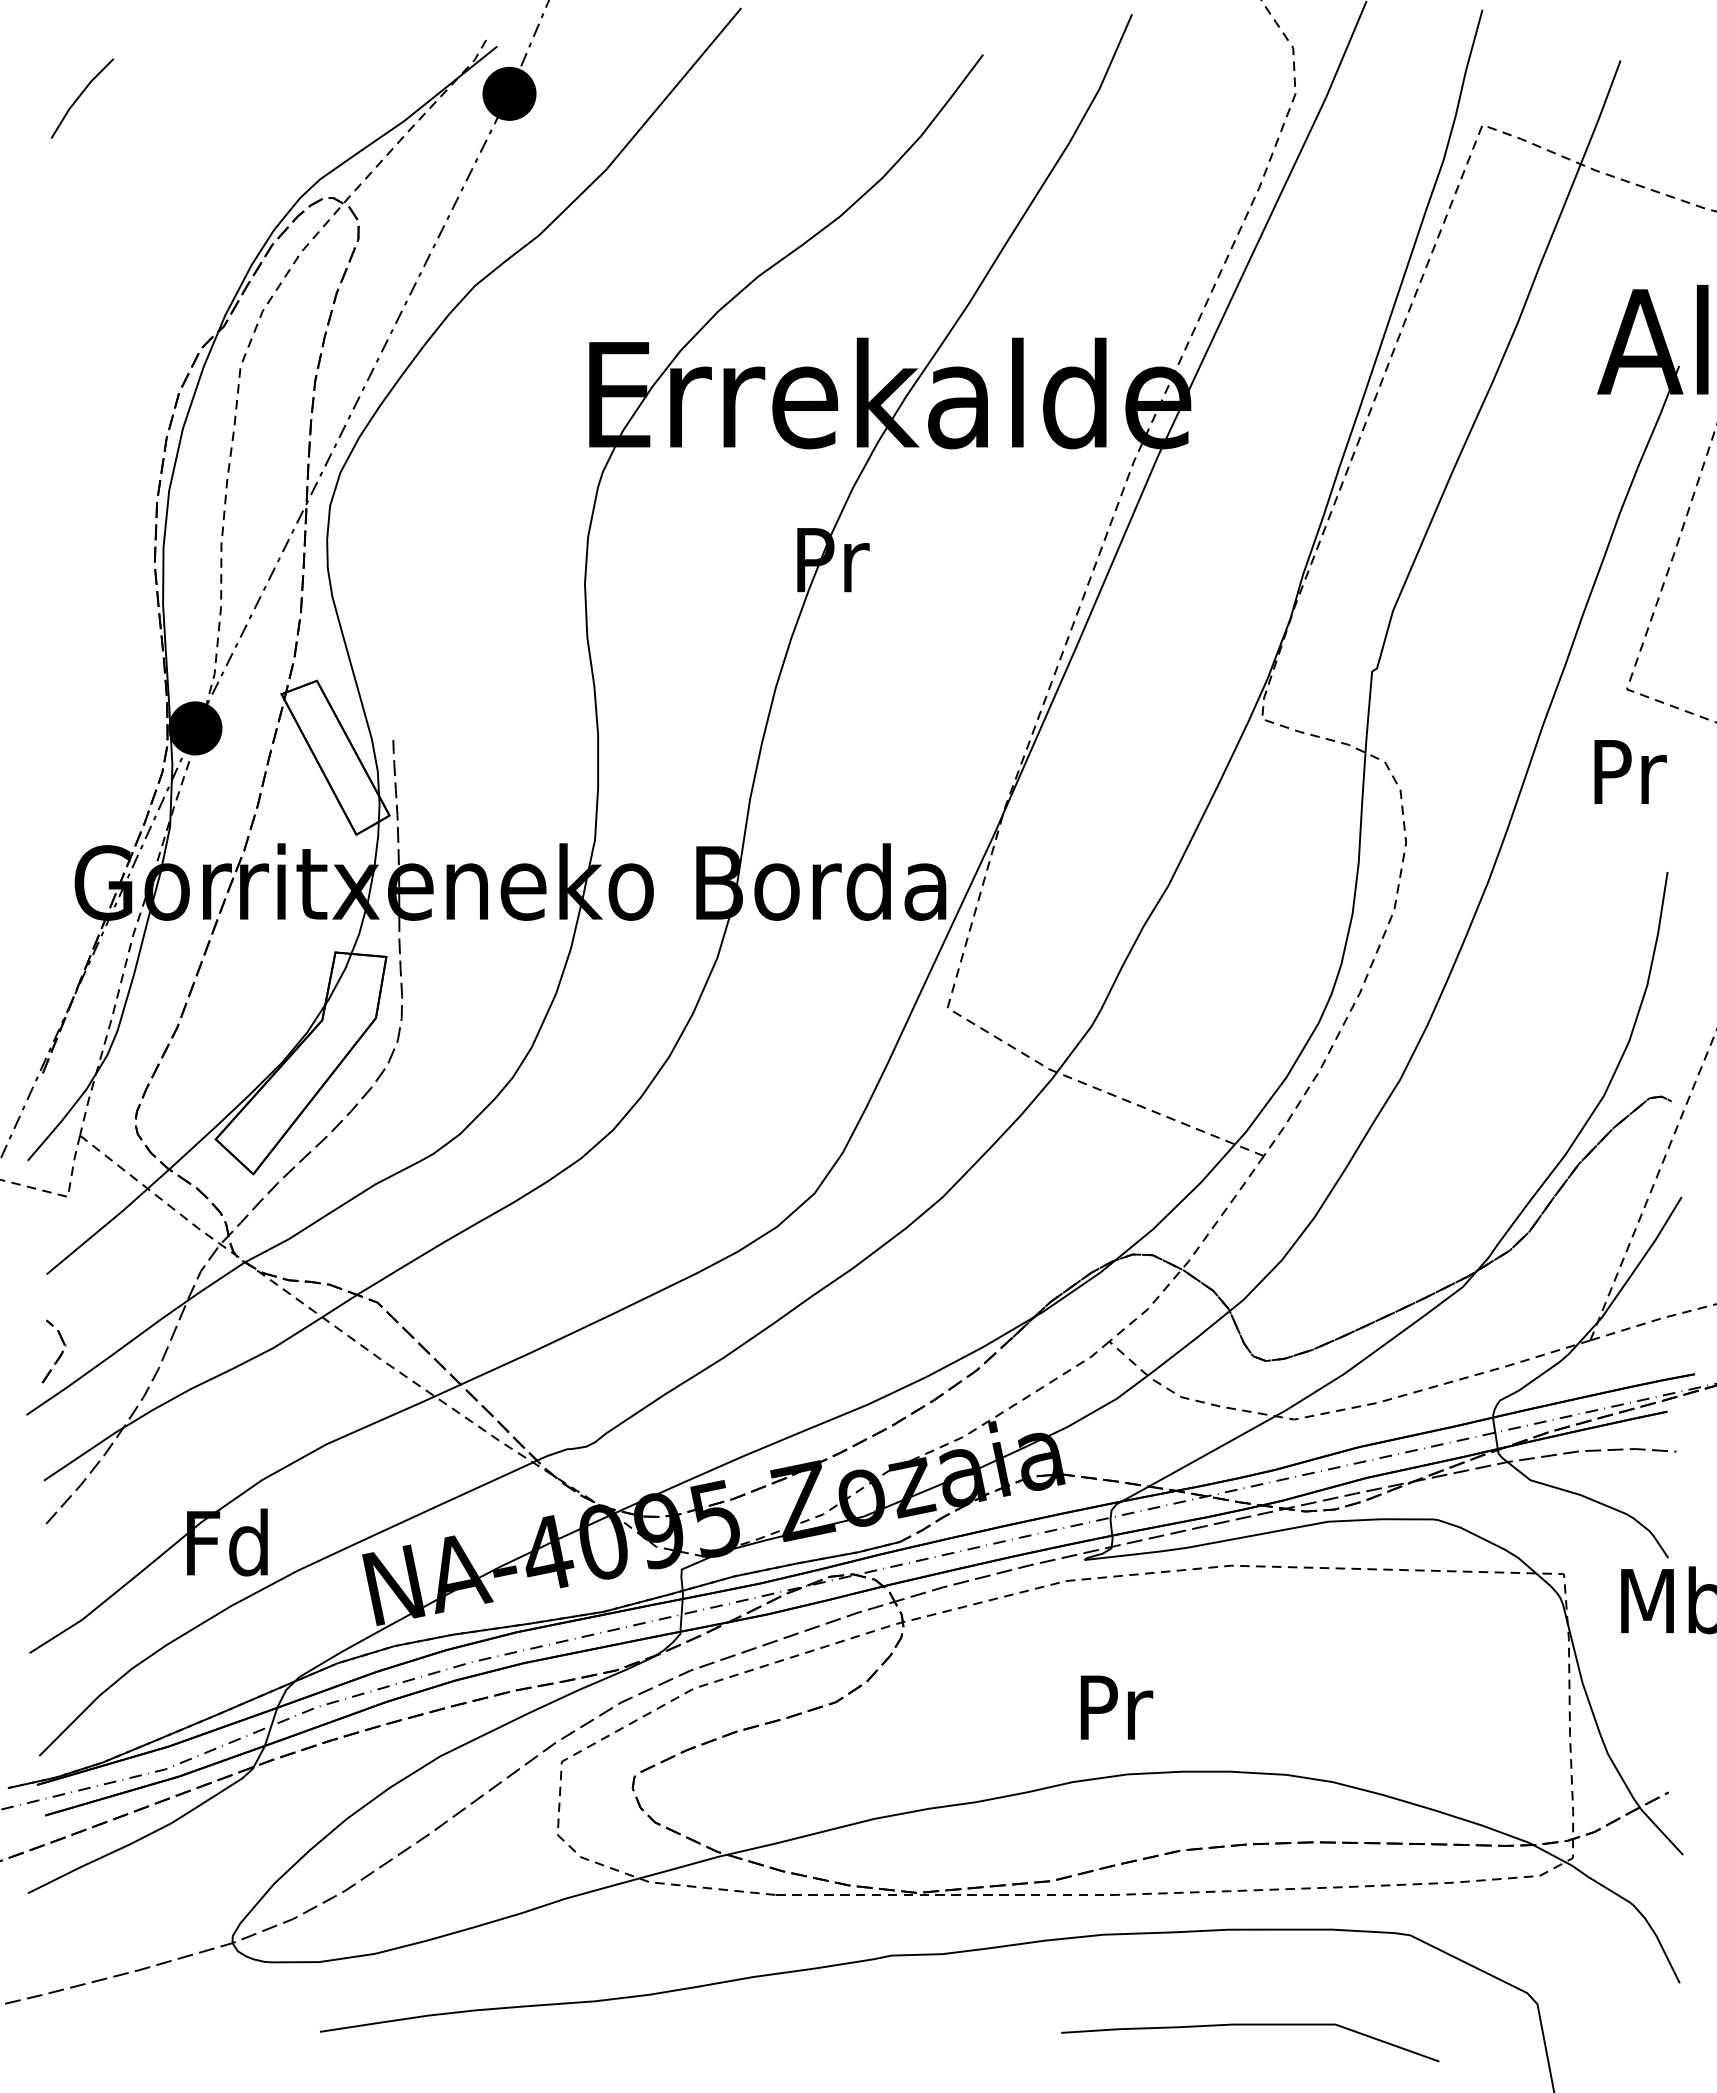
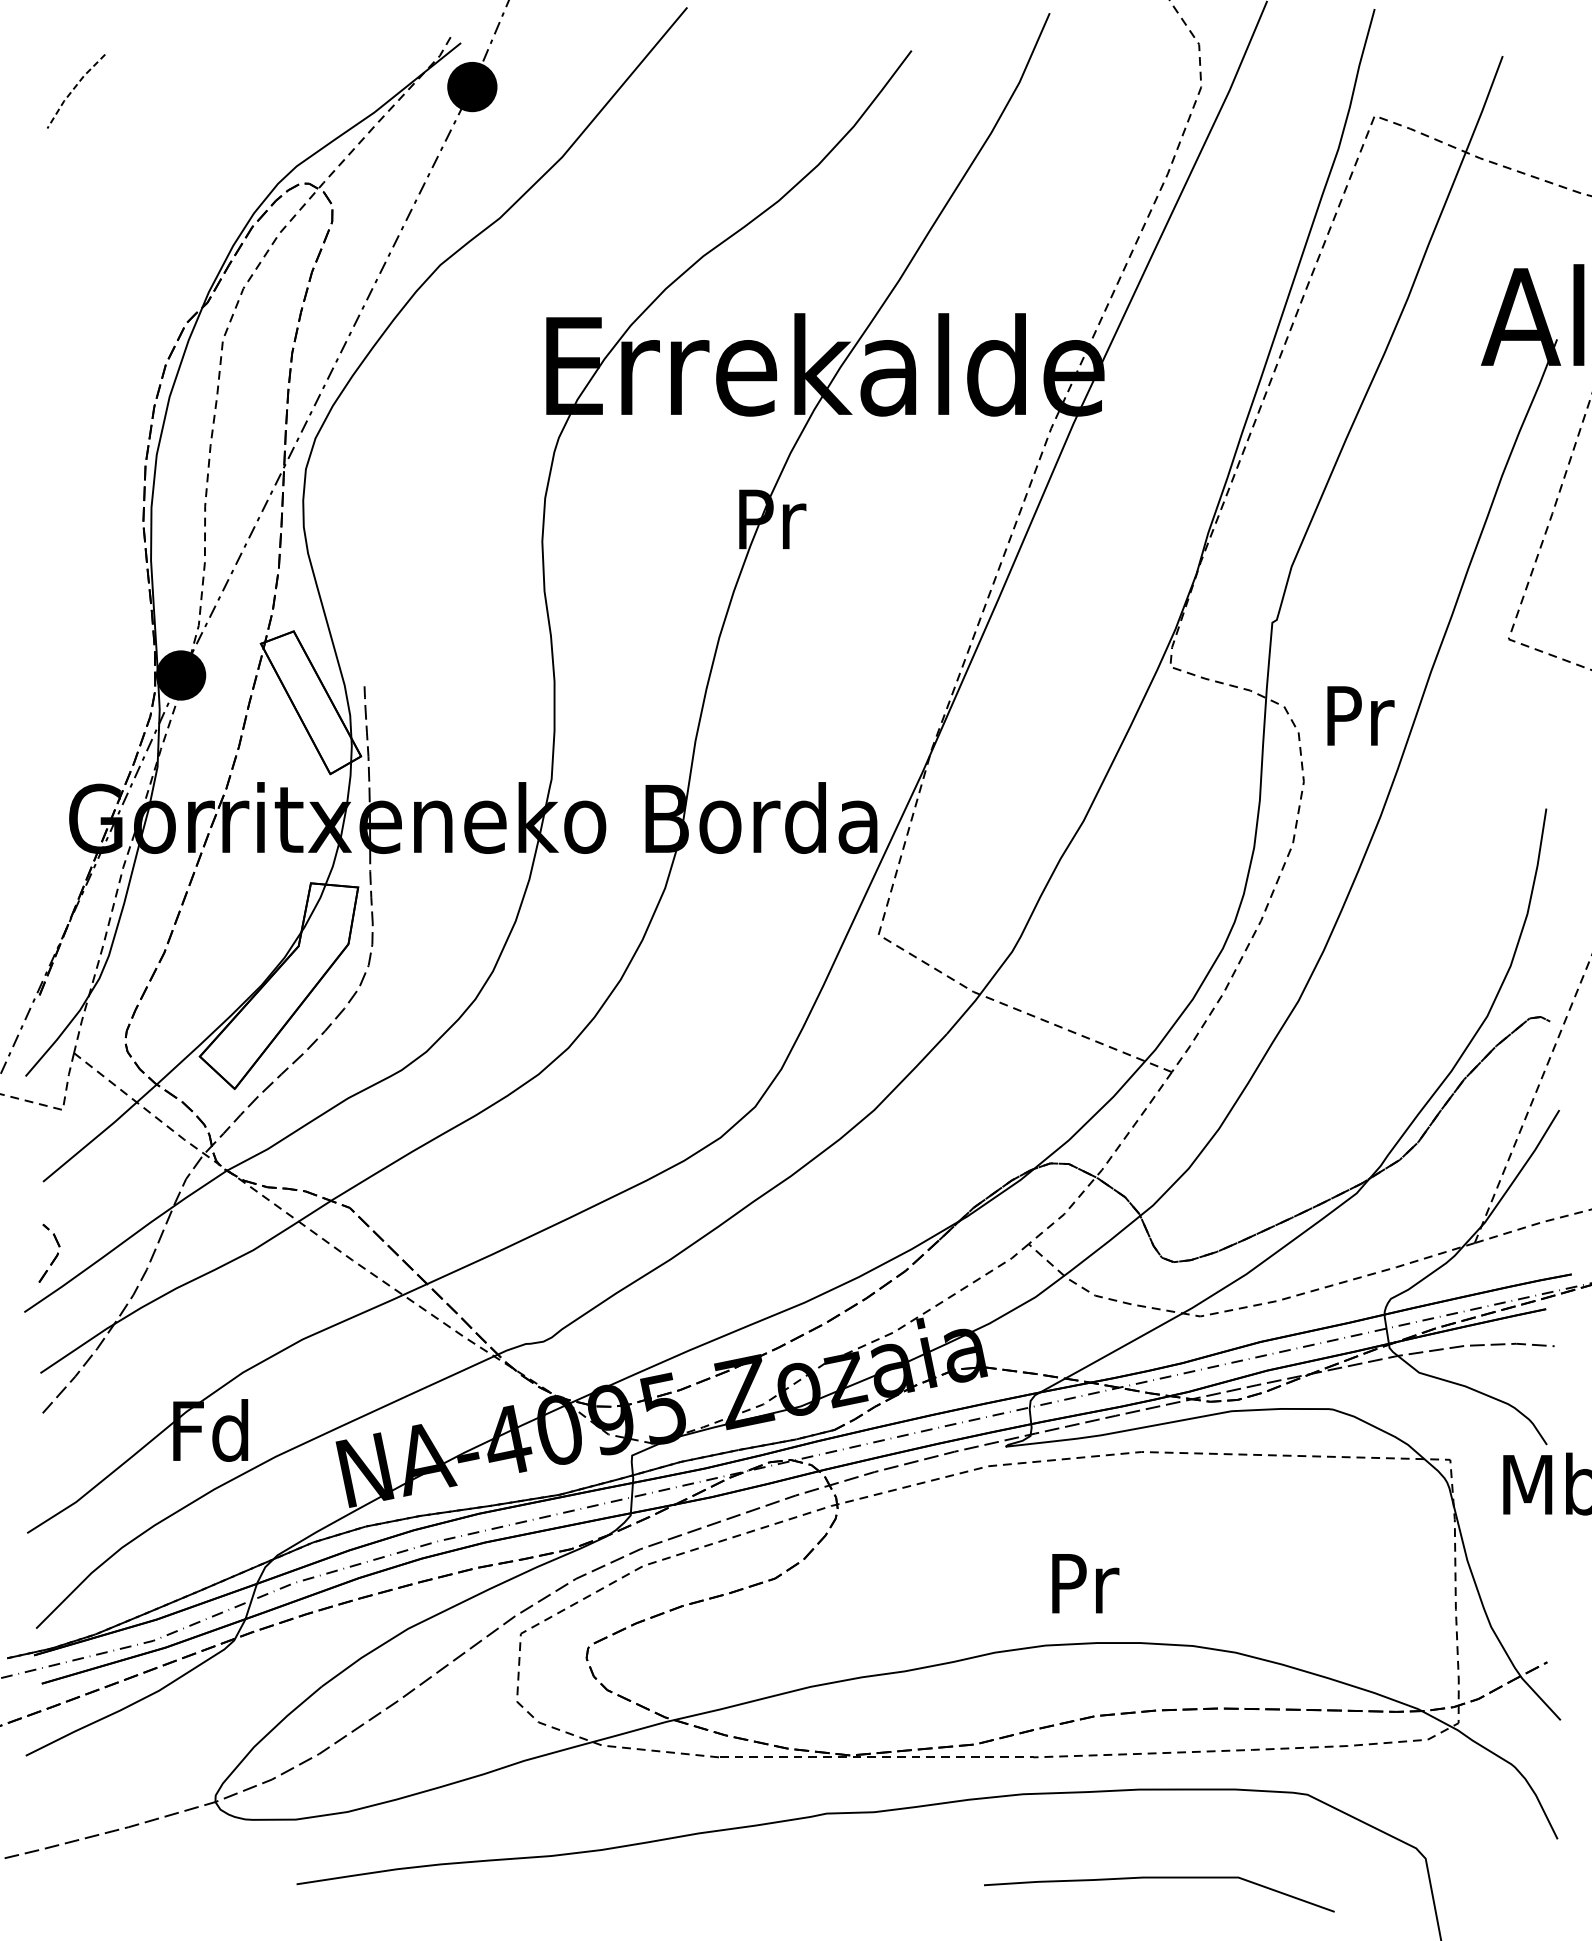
line: (79, 96) -> (73, 89), solid -> dashed
text: (1630, 771) -> (1360, 715), moved
text: (1116, 1707) -> (1085, 1583), moved

